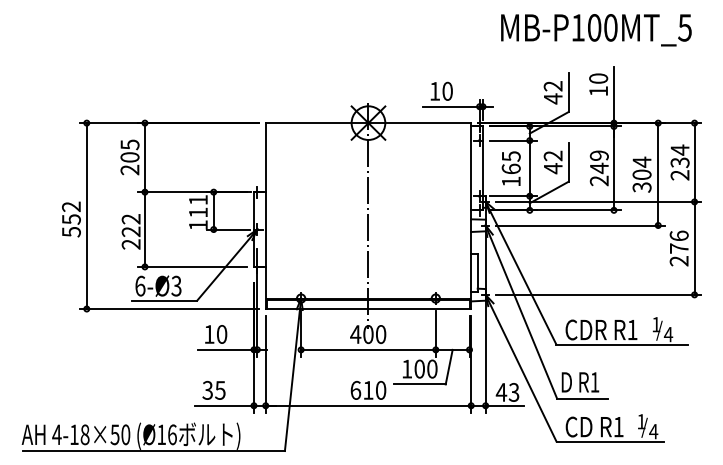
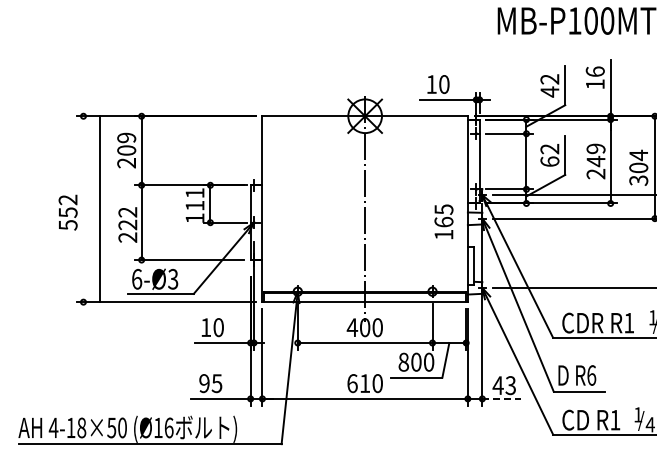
text: (598, 78) -> (595, 71), 10 -> 16
text: (129, 144) -> (126, 137), 205 -> 209
text: (510, 168) -> (443, 221), moved
text: (552, 168) -> (549, 161), 42 -> 62
line: (86, 216) -> (100, 209), moved
text: (407, 368) -> (404, 361), 100 -> 800
text: (594, 382) -> (591, 375), R1 -> R6
text: (207, 390) -> (204, 383), 35 -> 95
line: (505, 405) -> (502, 398), solid -> dashed

